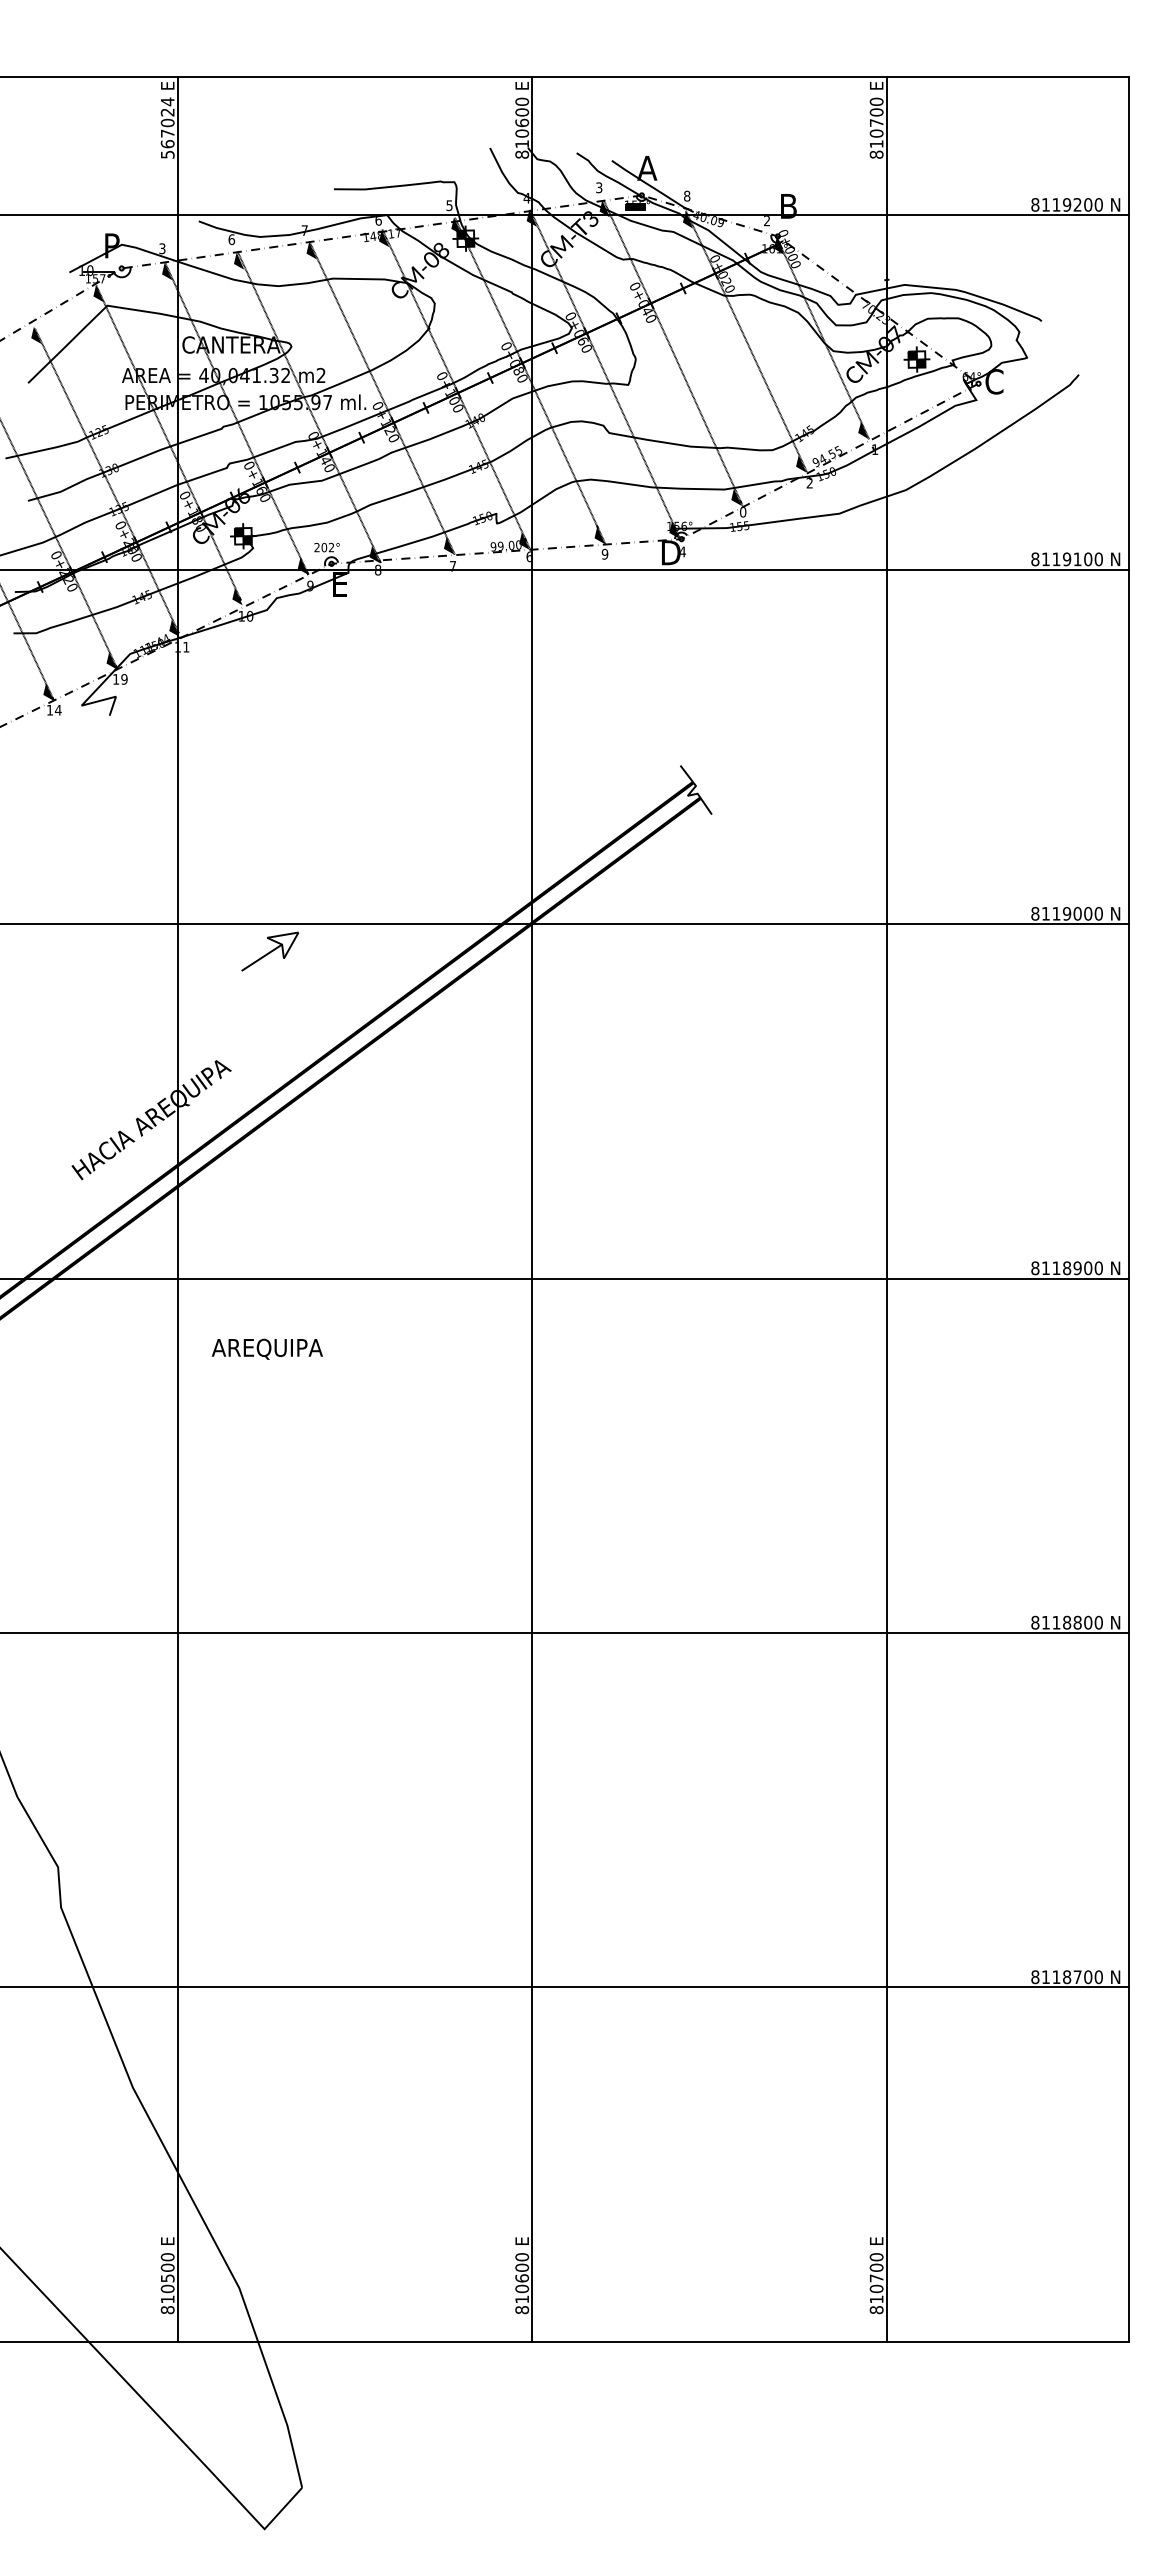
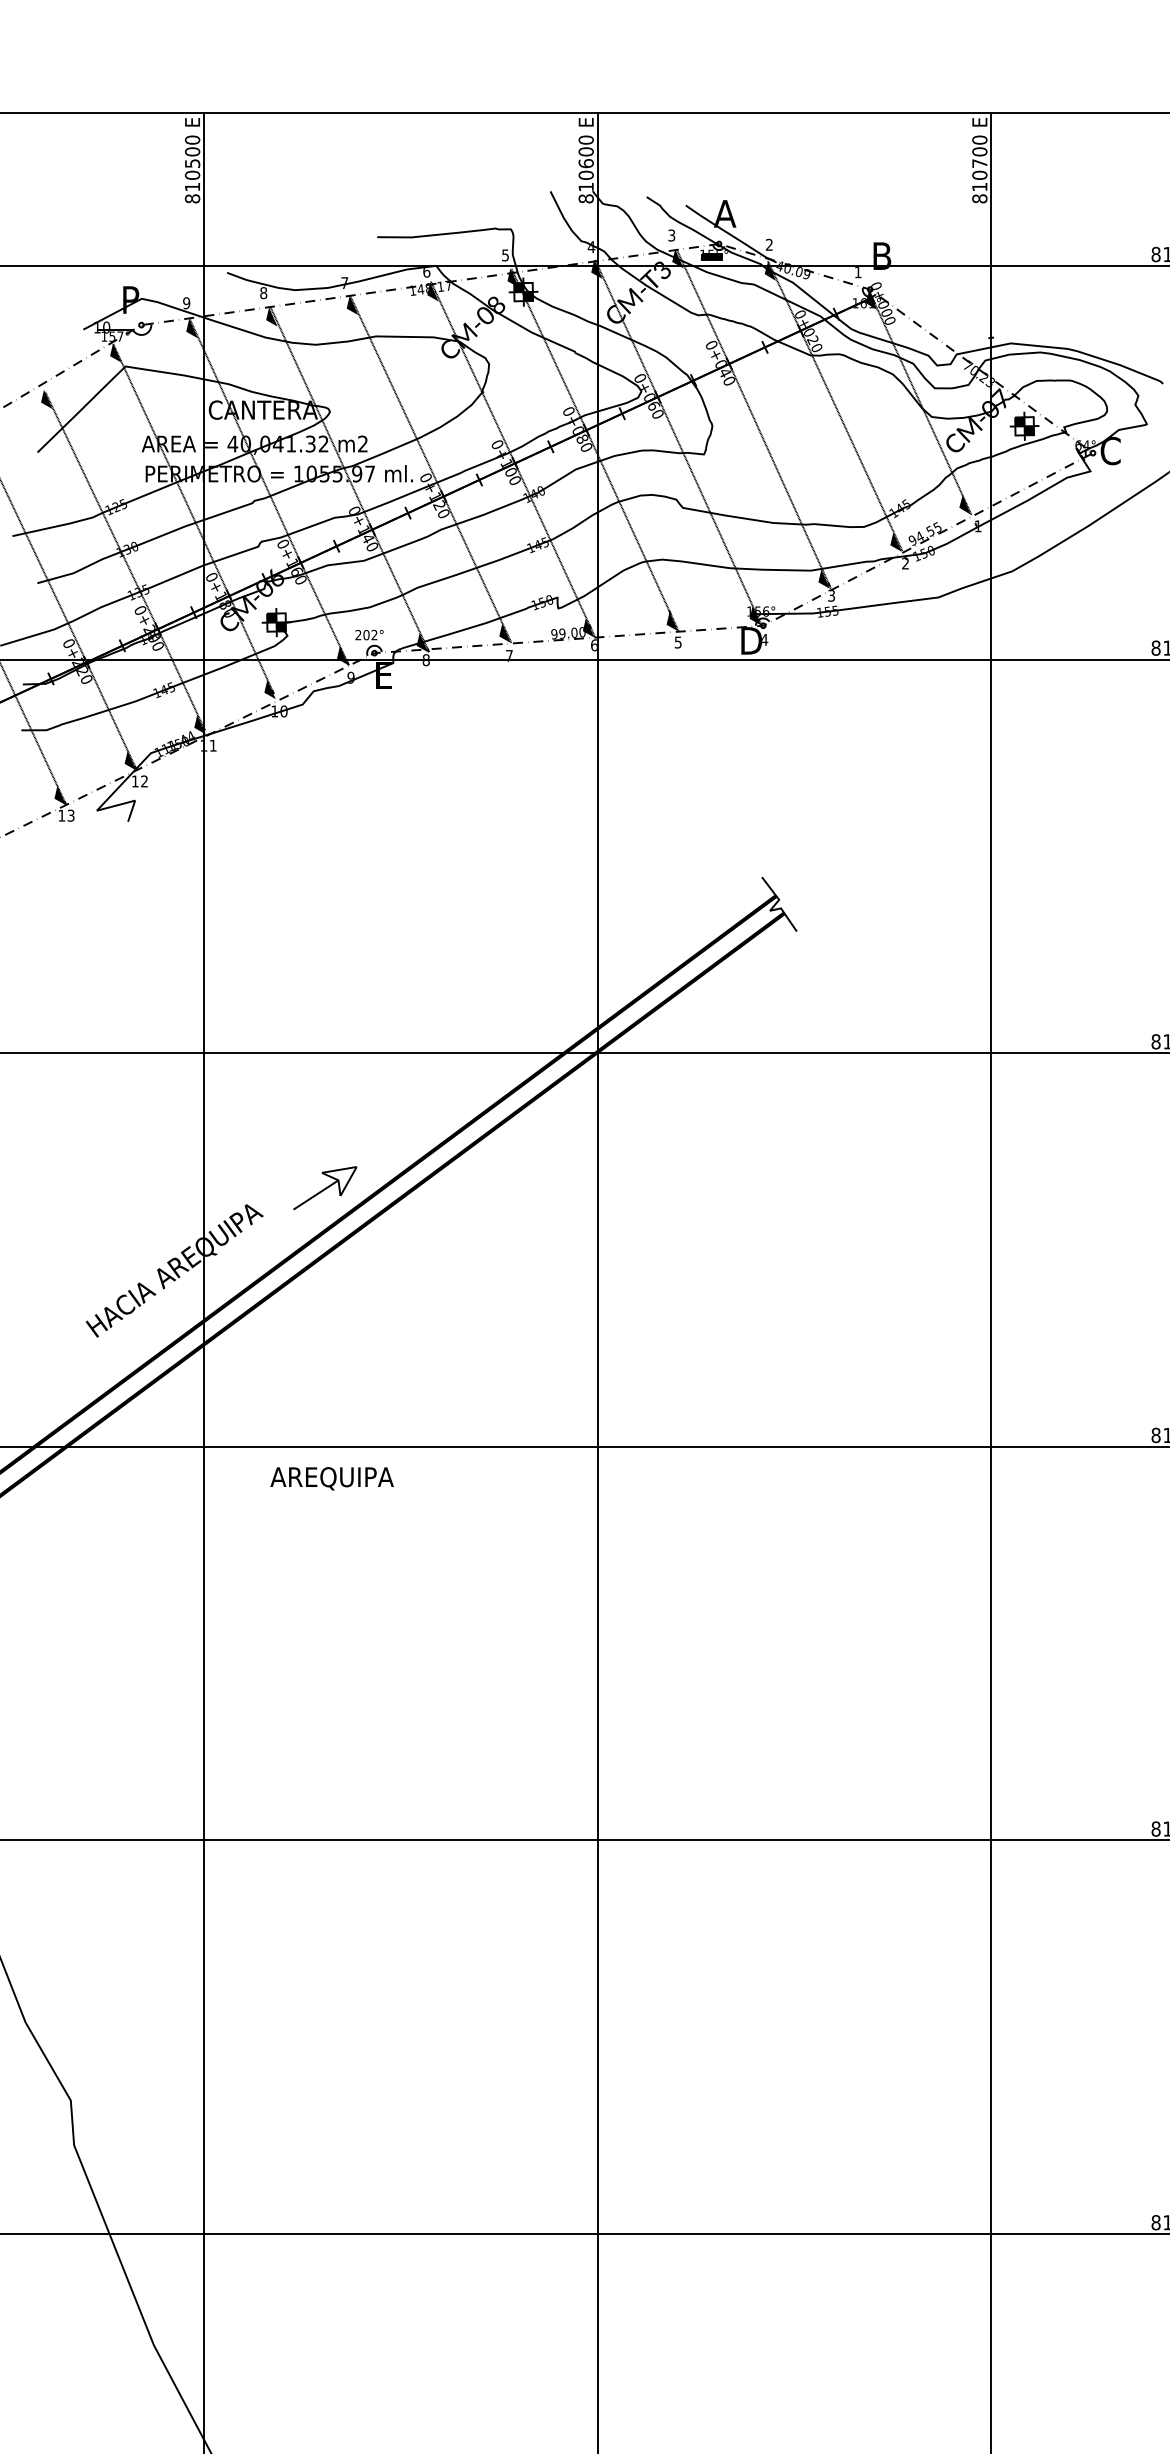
text: (167, 127) -> (192, 168), 567024 -> 810500
text: (687, 196) -> (769, 245), 8 -> 2
text: (767, 221) -> (858, 272), 2 -> 1
text: (231, 239) -> (263, 292), 6 -> 8
text: (162, 248) -> (186, 302), 3 -> 9
text: (742, 511) -> (830, 595), 0 -> 3
text: (604, 553) -> (677, 641), 9 -> 5
text: (124, 679) -> (144, 781), 19 -> 12
text: (57, 709) -> (70, 814), 14 -> 13
part: (270, 951) -> (325, 1188), moved
text: (266, 1348) -> (331, 1477), moved

